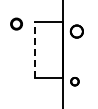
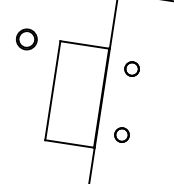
part: (76, 31) -> (131, 68), size x0.62
line: (35, 50) -> (53, 91), dashed -> solid
part: (74, 81) -> (121, 134), moved

